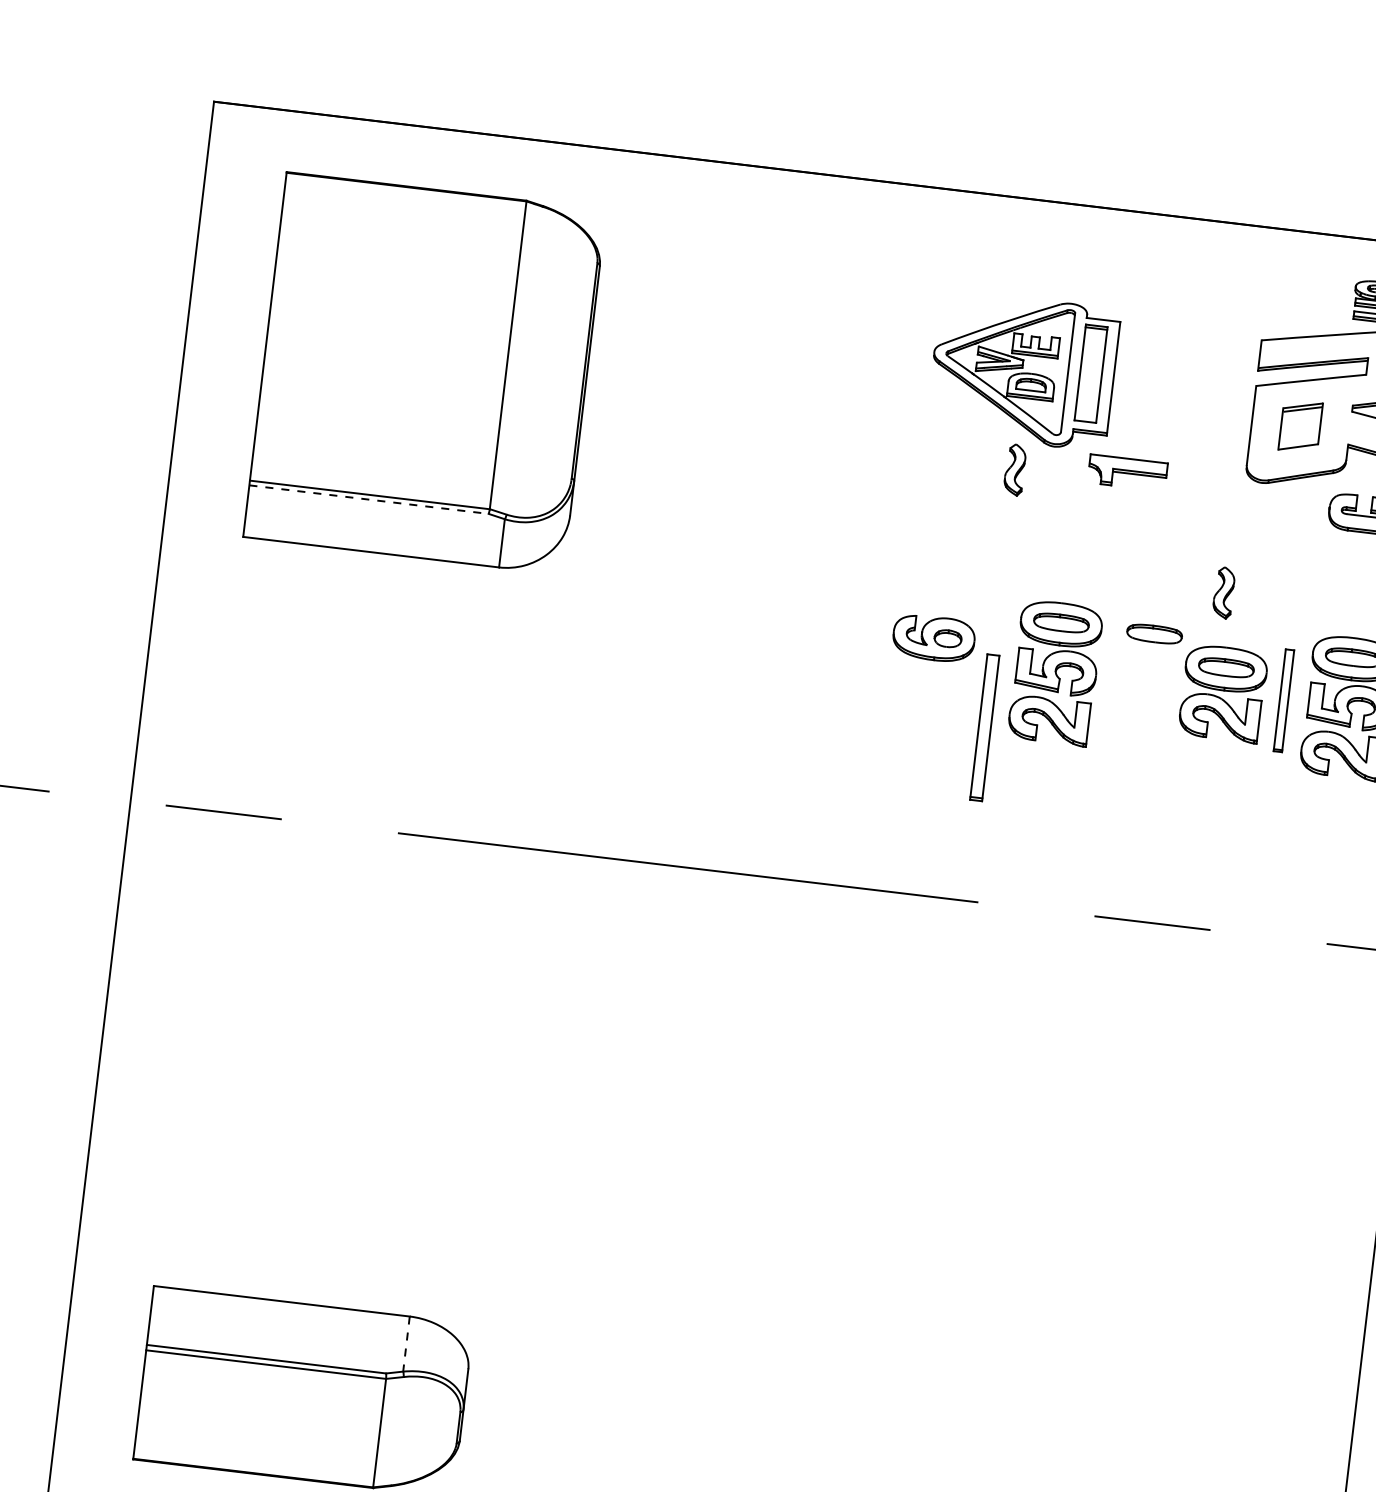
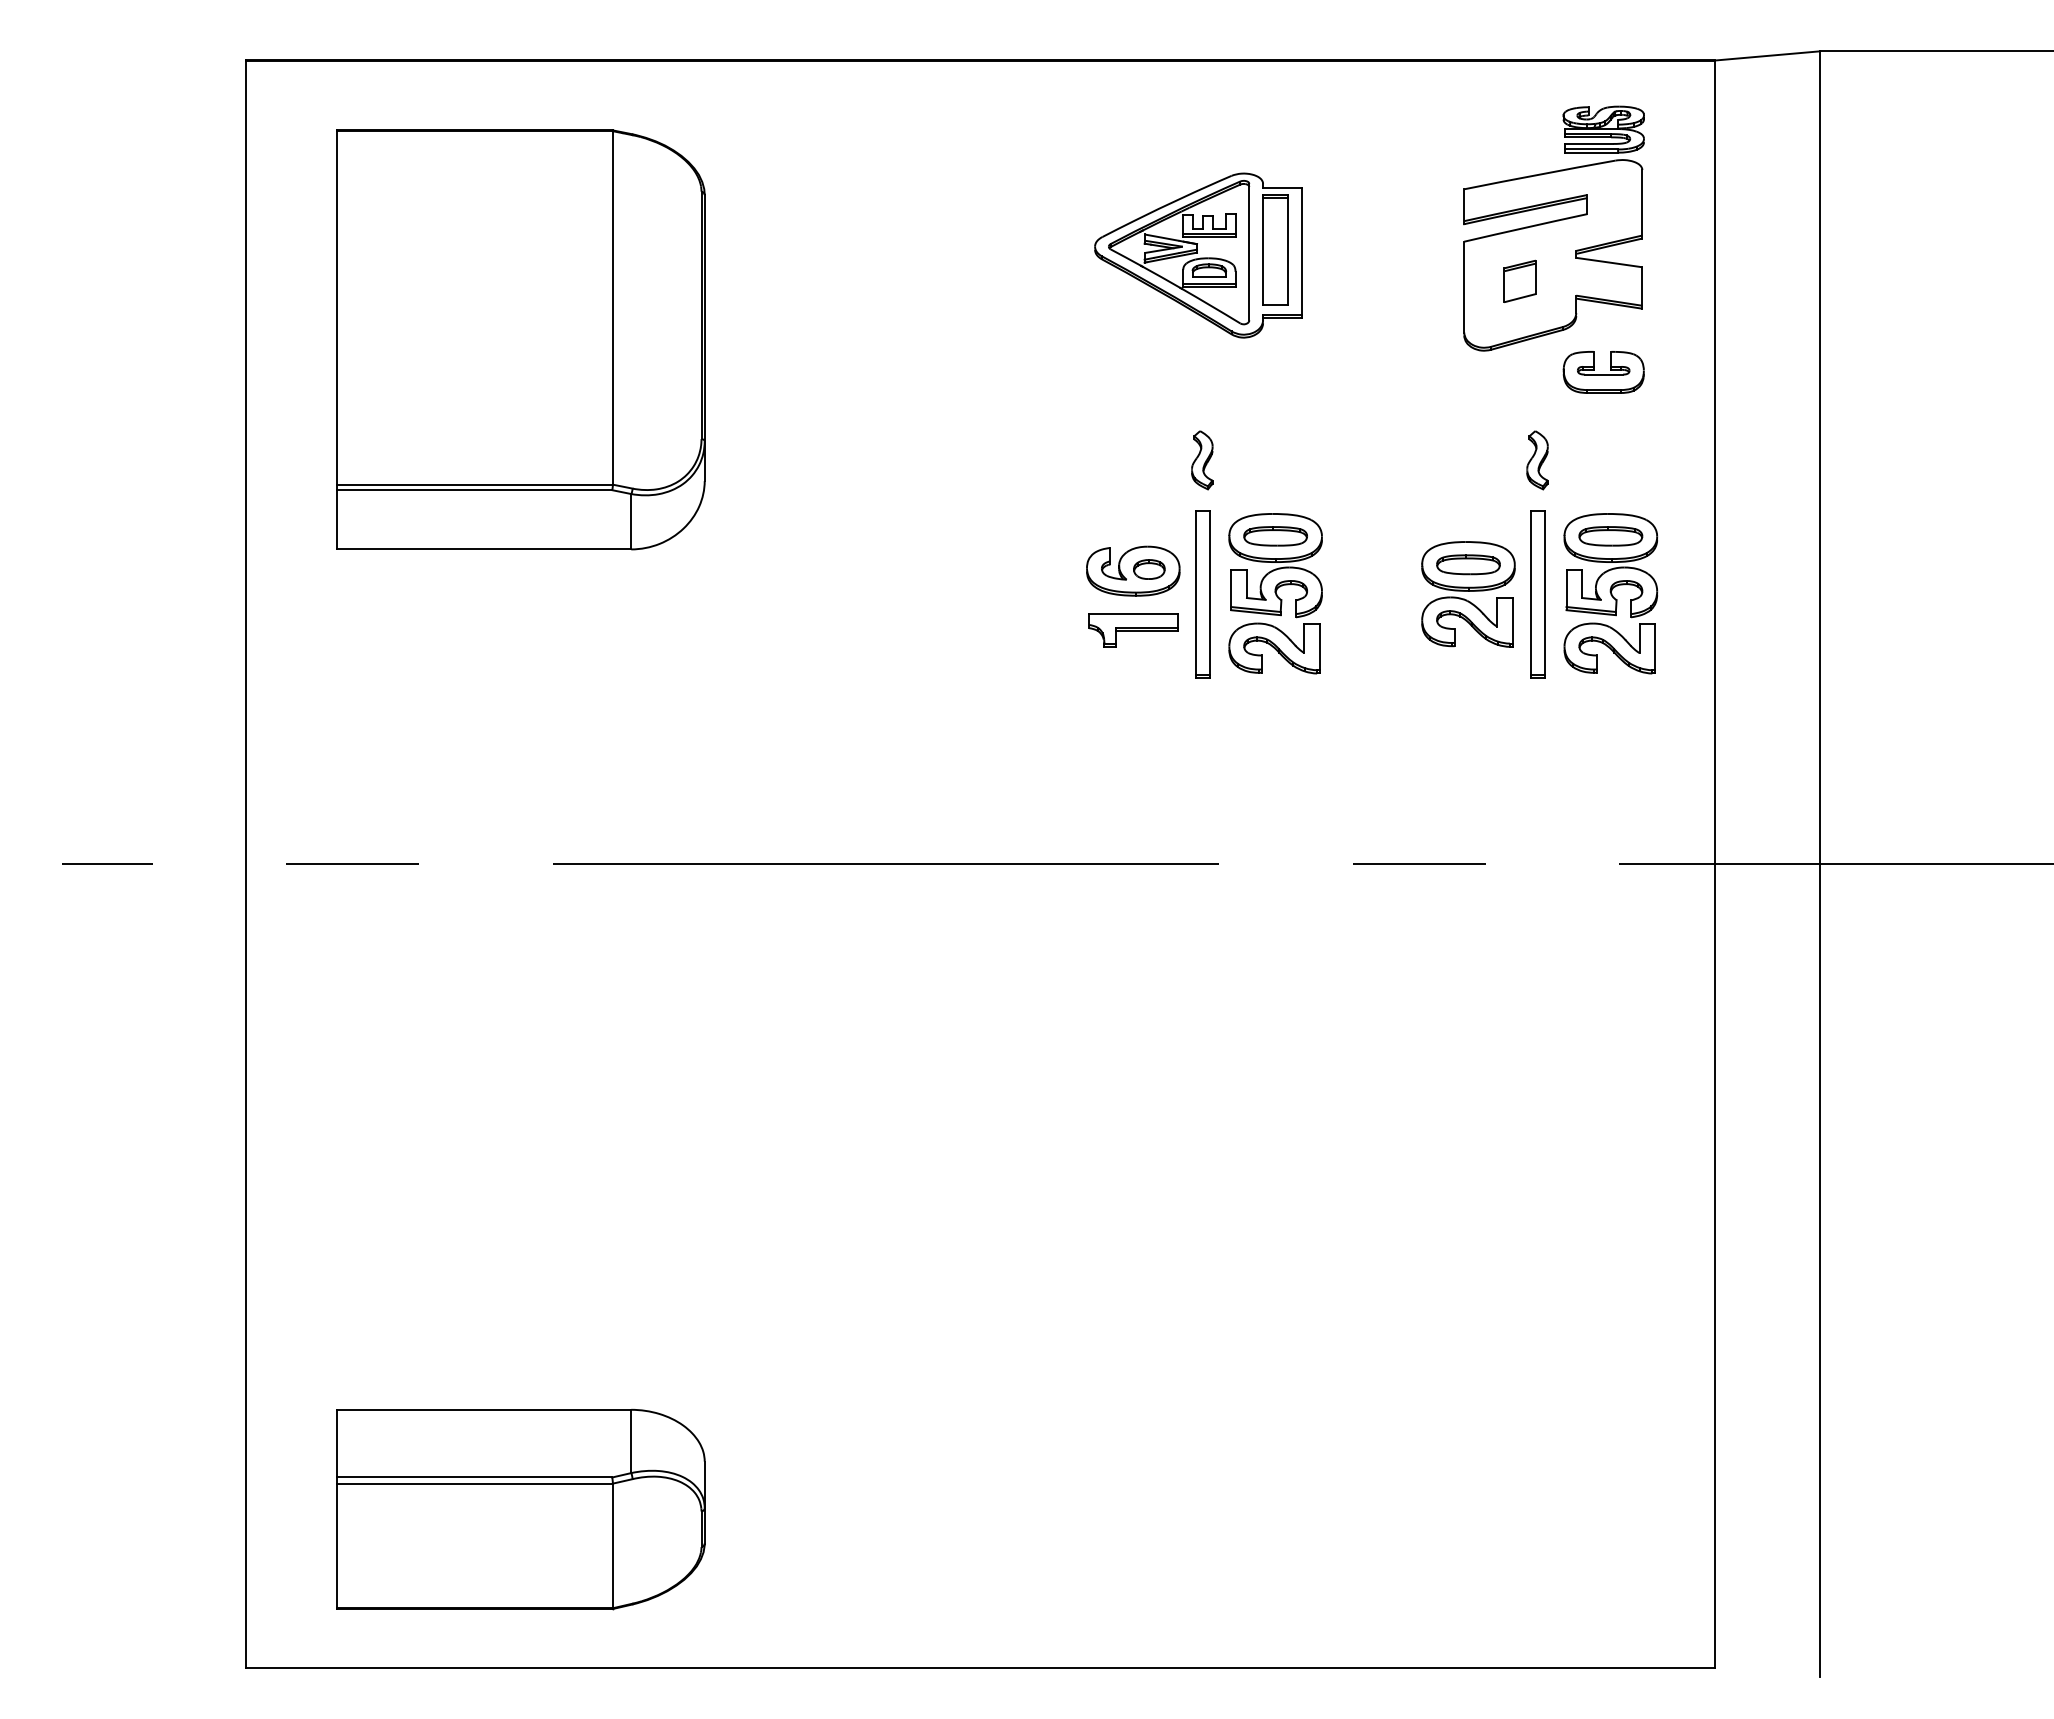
part: (1300, 425) -> (1519, 280), size x0.71
part: (1015, 470) -> (1202, 460), moved
part: (1127, 472) -> (1133, 630), moved
line: (369, 499) -> (475, 490), dashed -> solid
part: (1223, 593) -> (1537, 460), moved
part: (1154, 634) -> (1382, 536), removed
part: (1283, 700) -> (1537, 594), size x1.43
part: (984, 727) -> (1202, 594), moved
line: (406, 1344) -> (631, 1441), dashed -> solid

